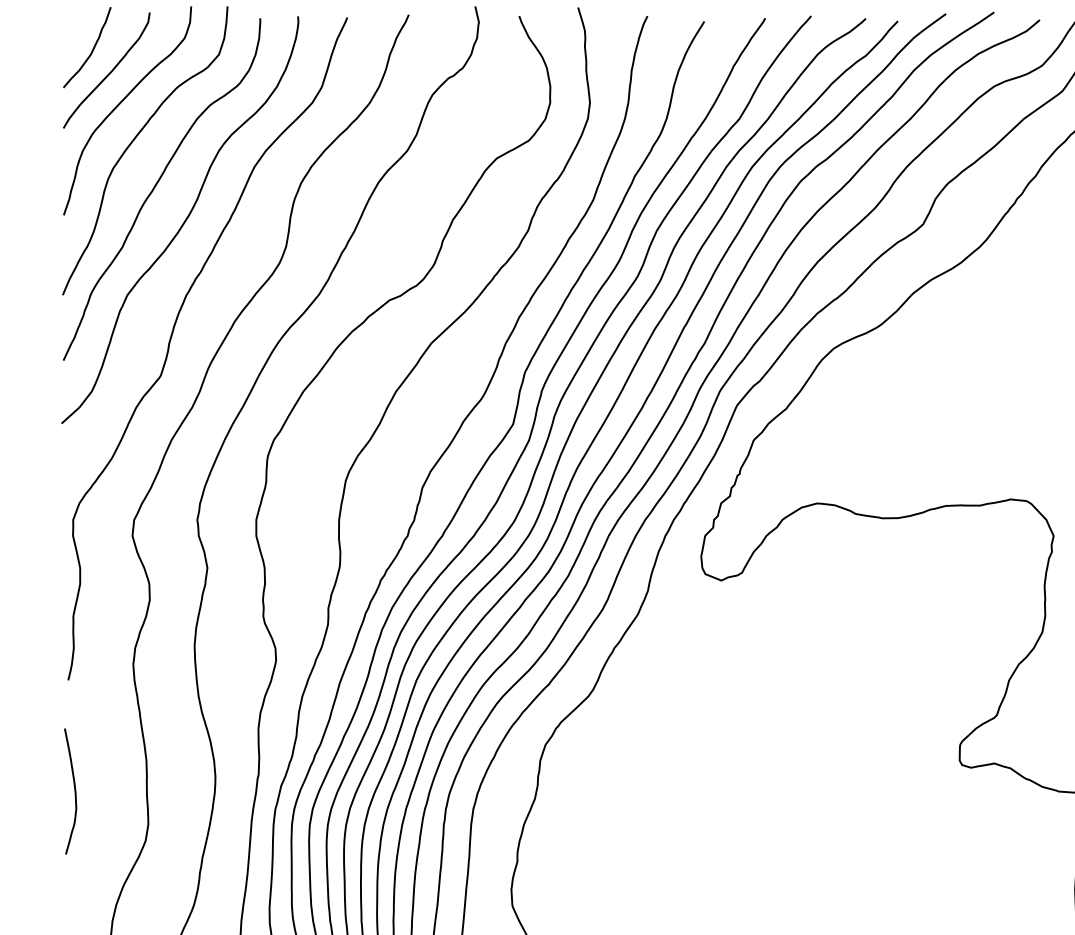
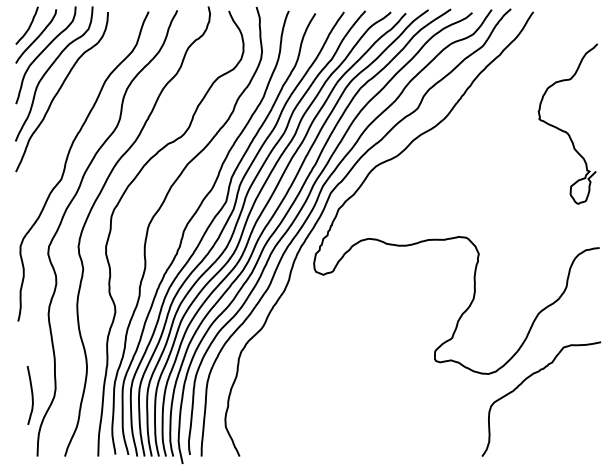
curve: (182, 222) -> (71, 107), removed
curve: (73, 791) -> (31, 395), moved

